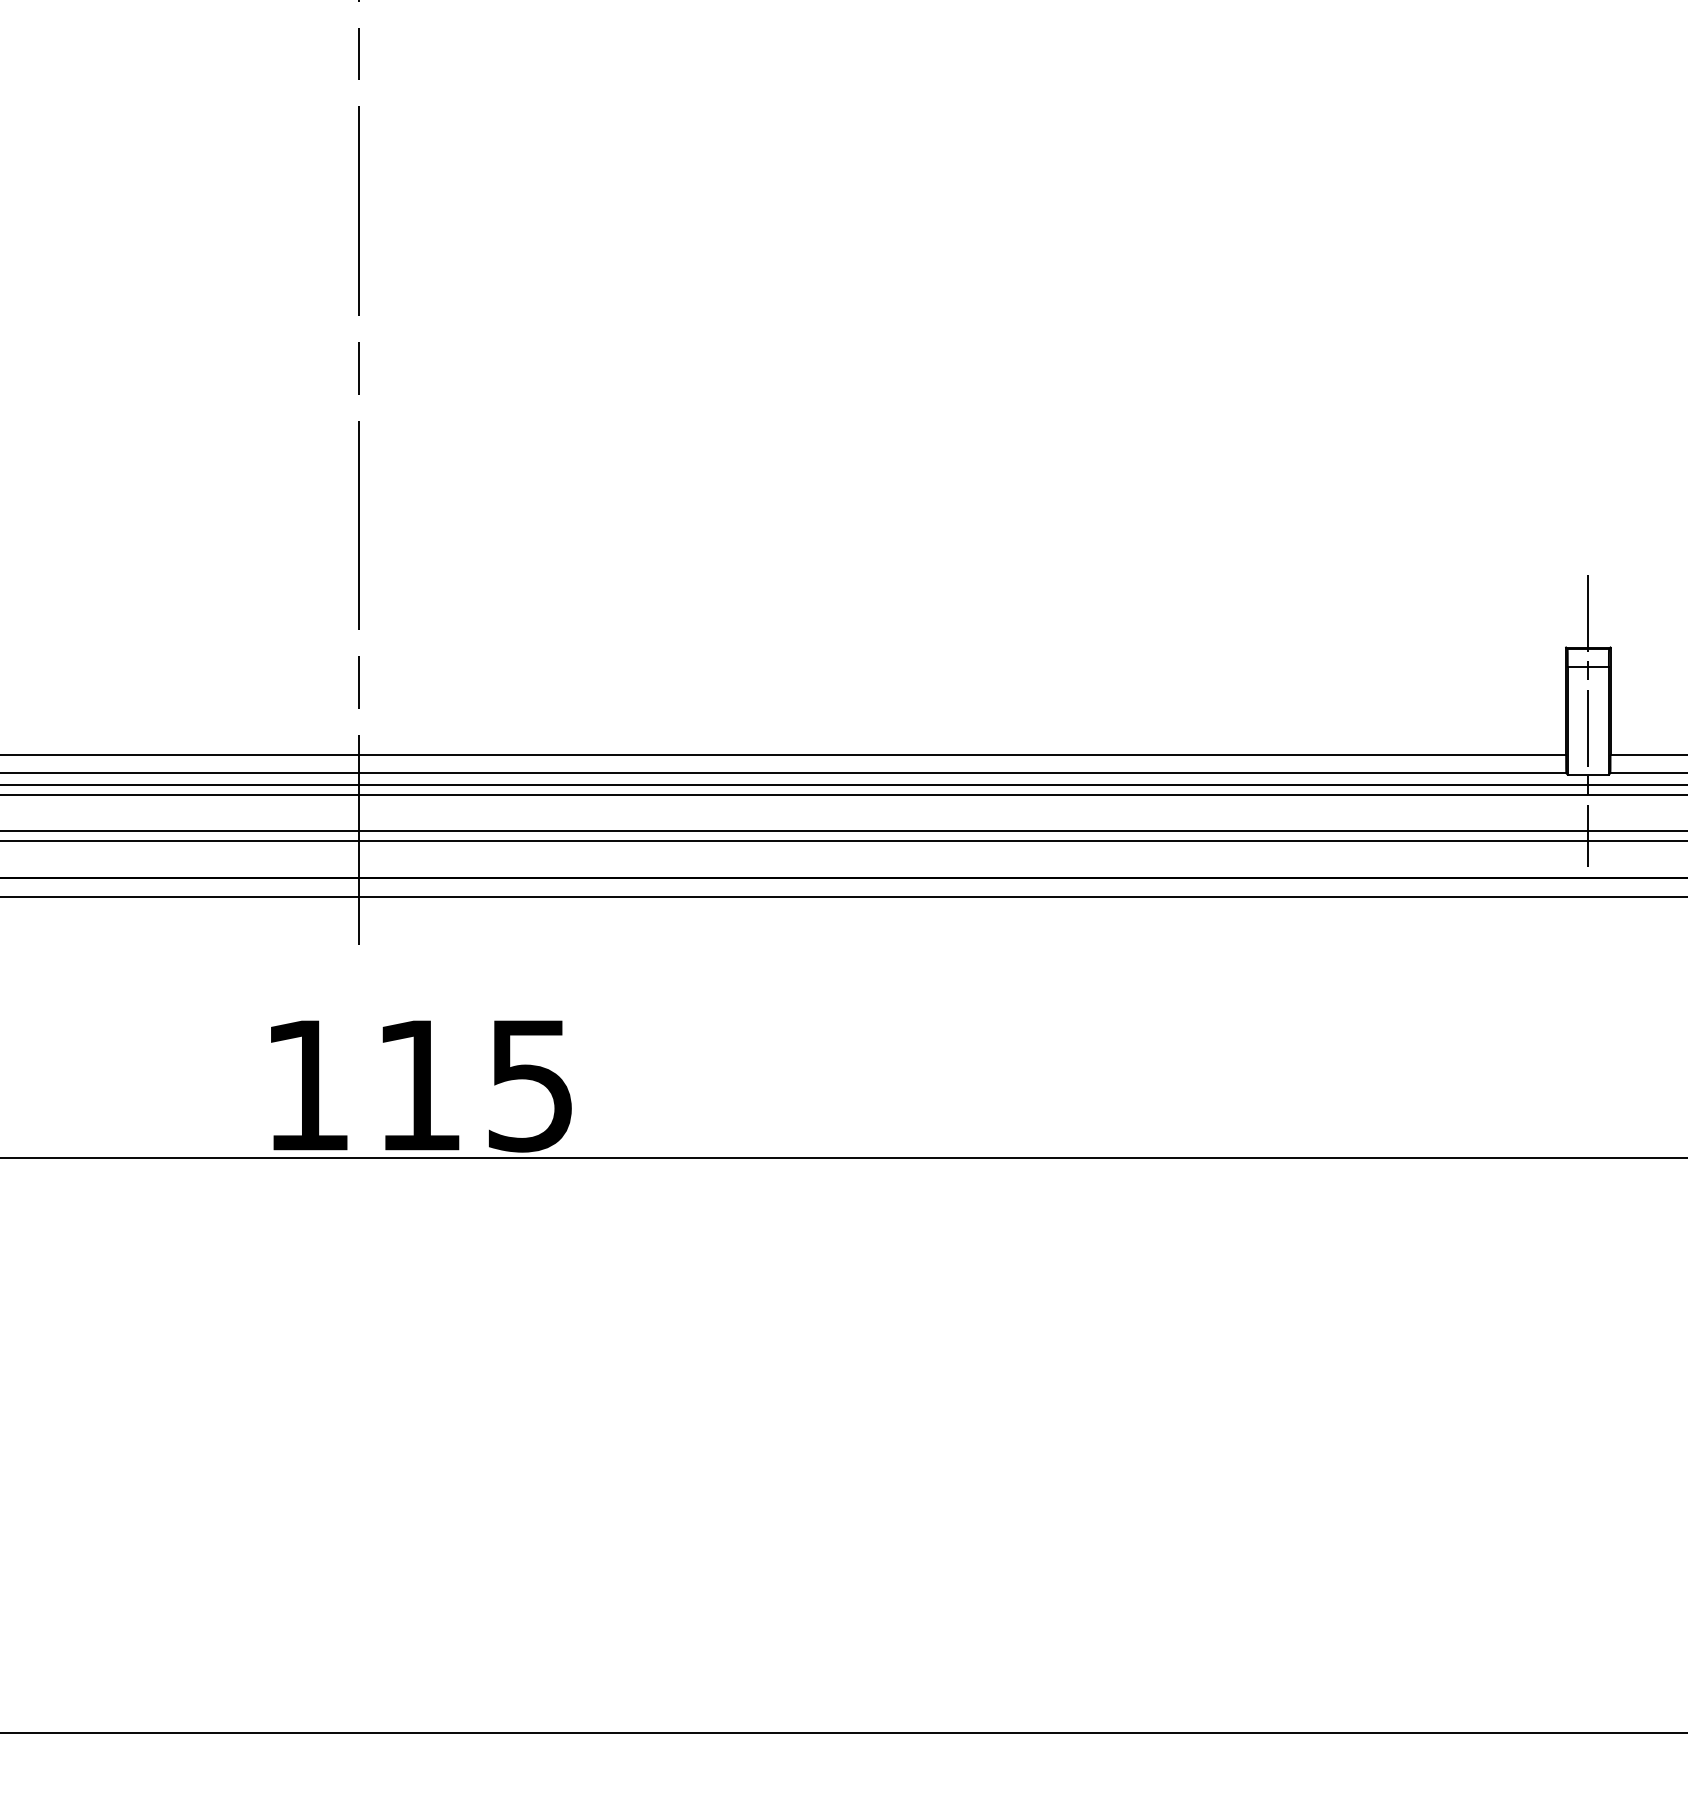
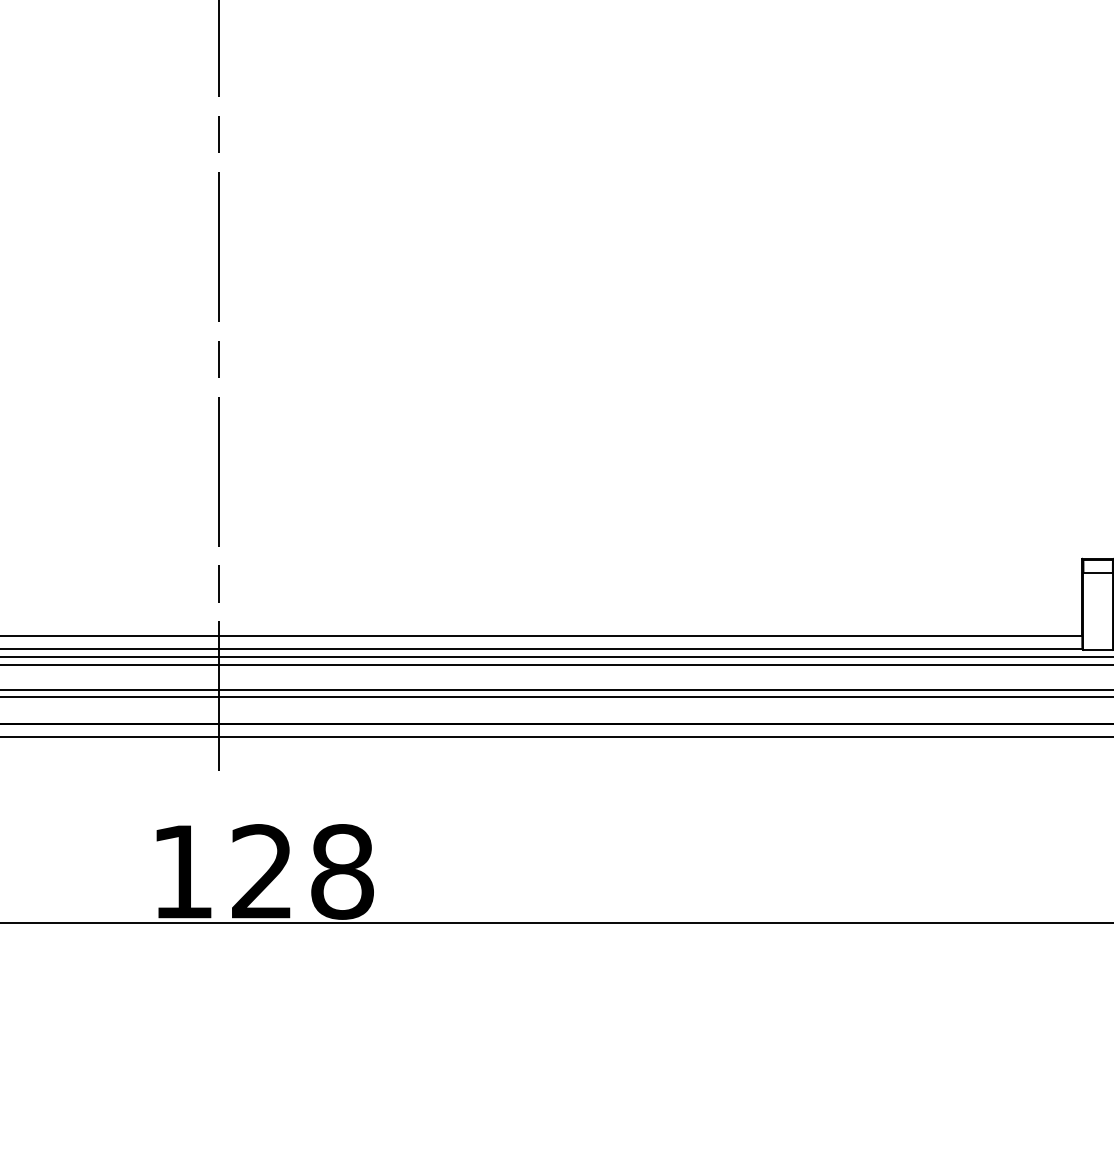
line: (1588, 720) -> (1098, 611), removed
text: (475, 1085) -> (302, 871), 115 -> 128

